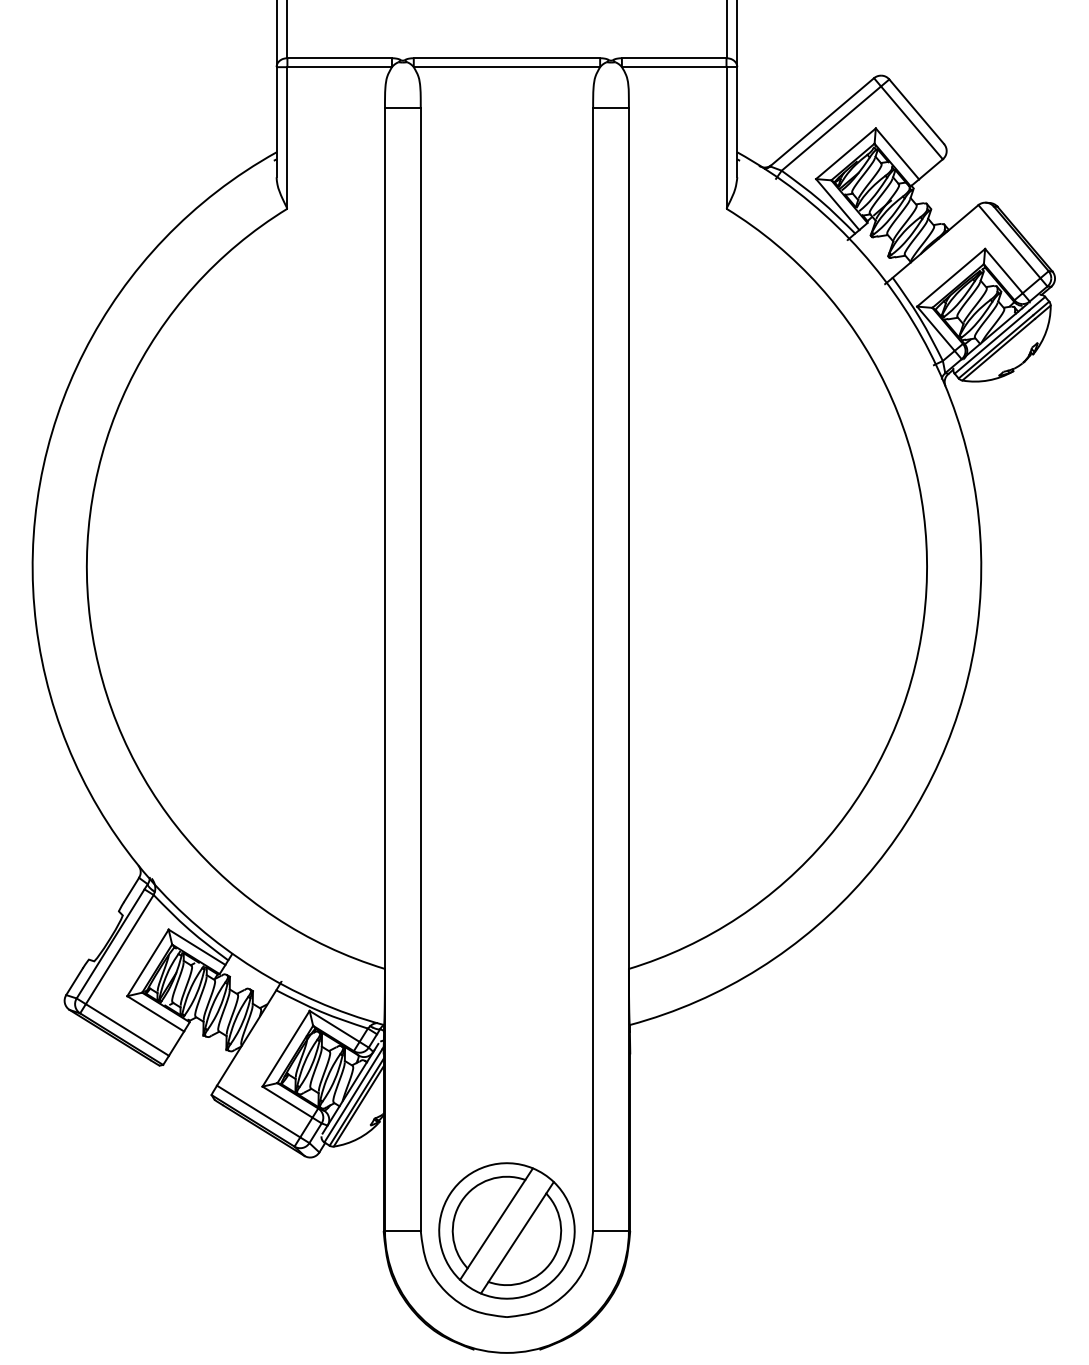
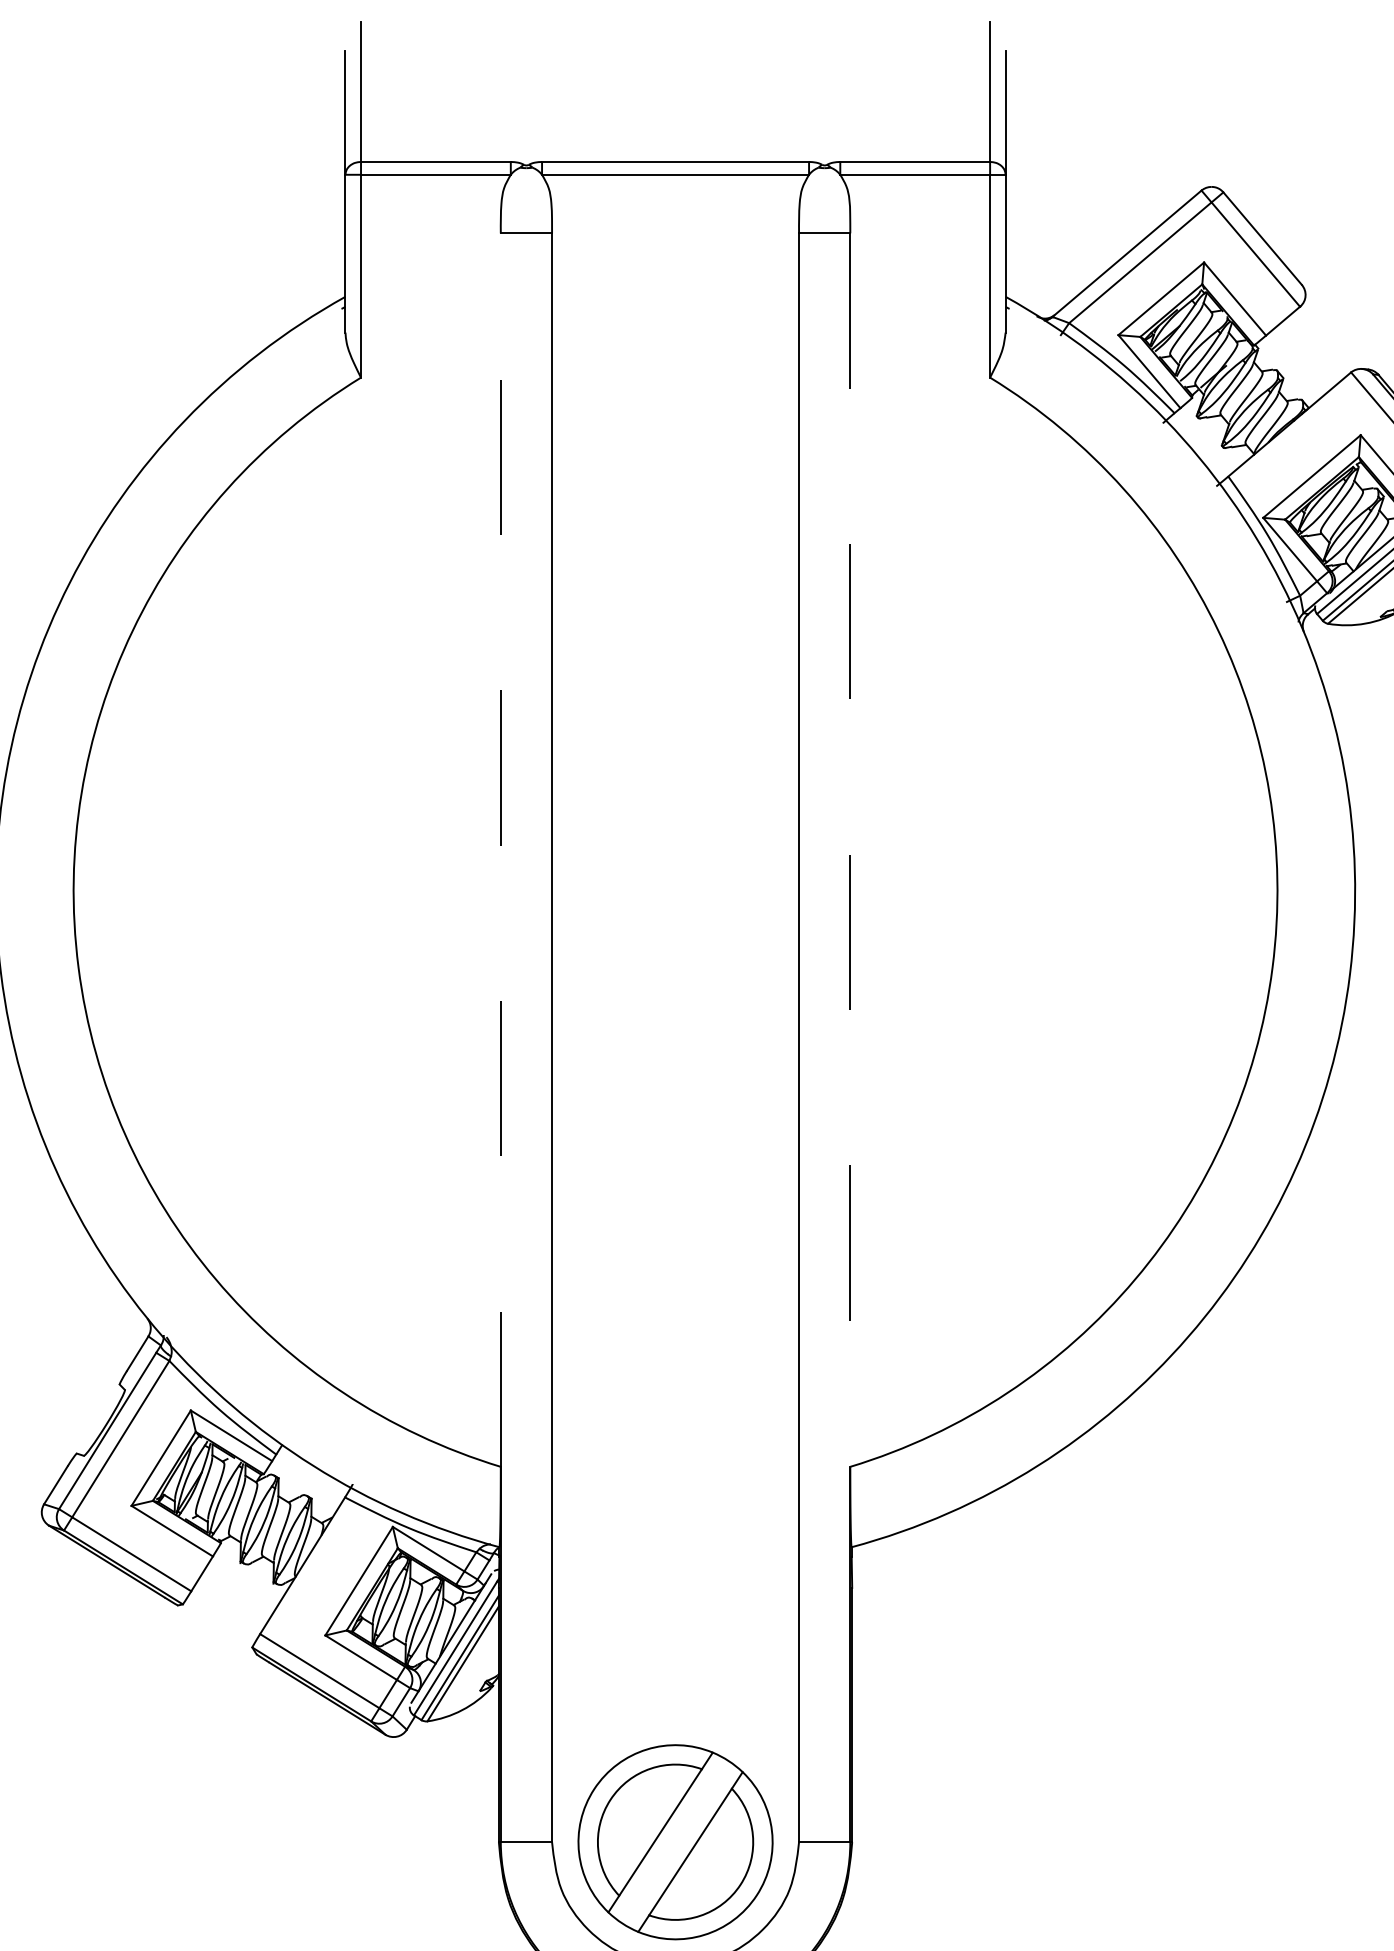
line: (385, 538) -> (501, 850), solid -> dashed
line: (628, 539) -> (849, 851), solid -> dashed

